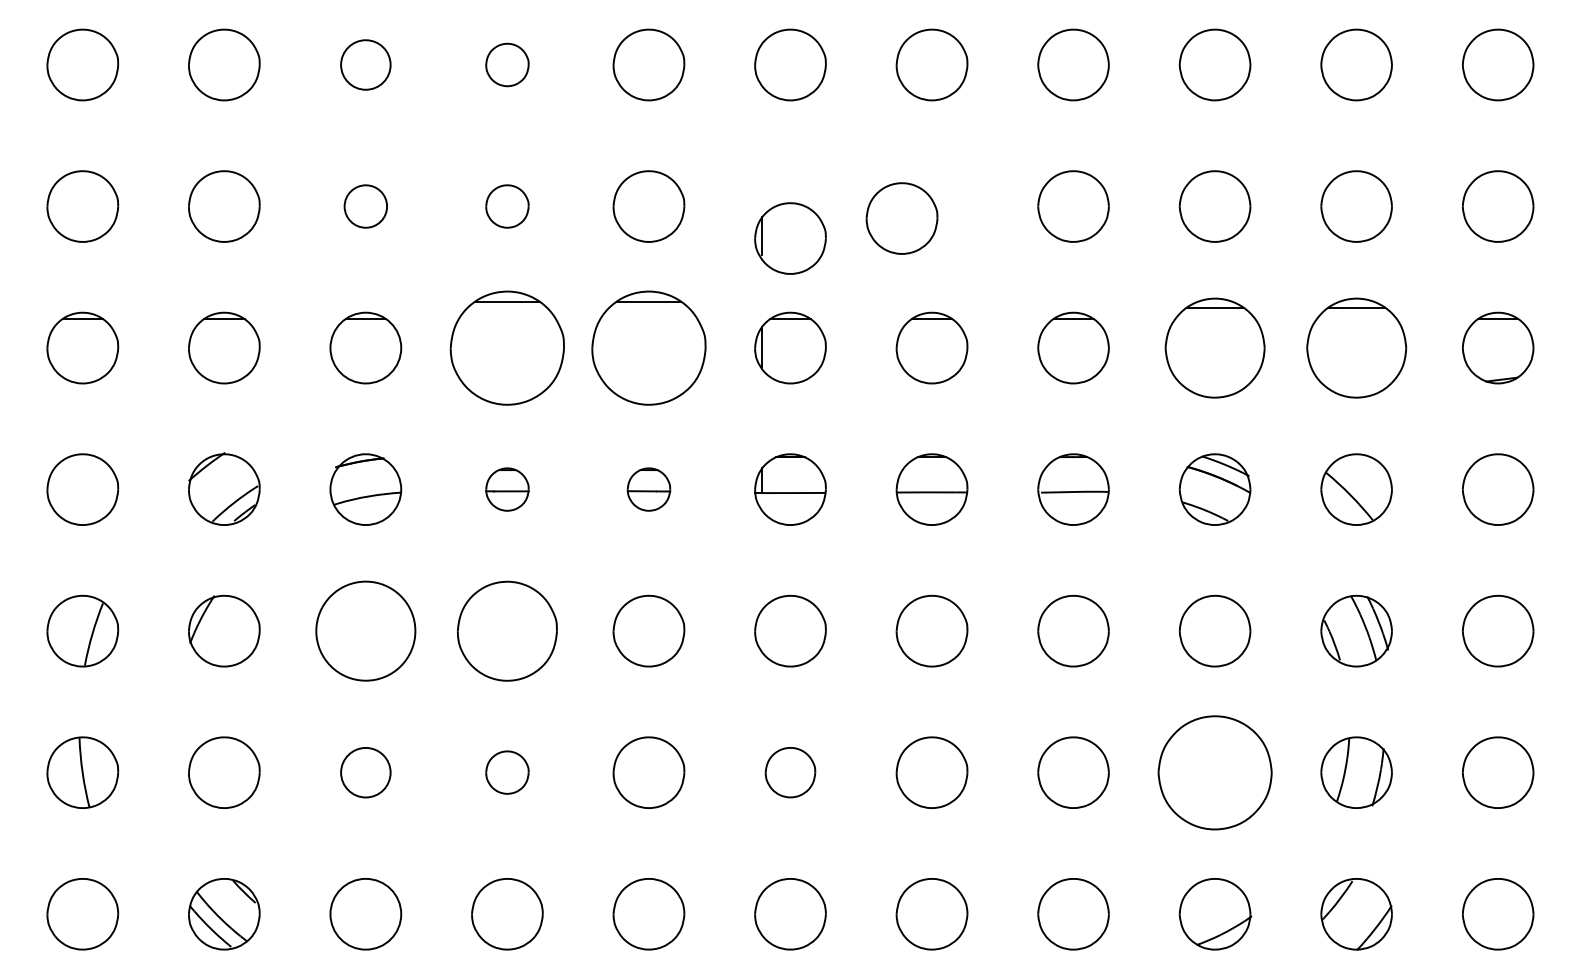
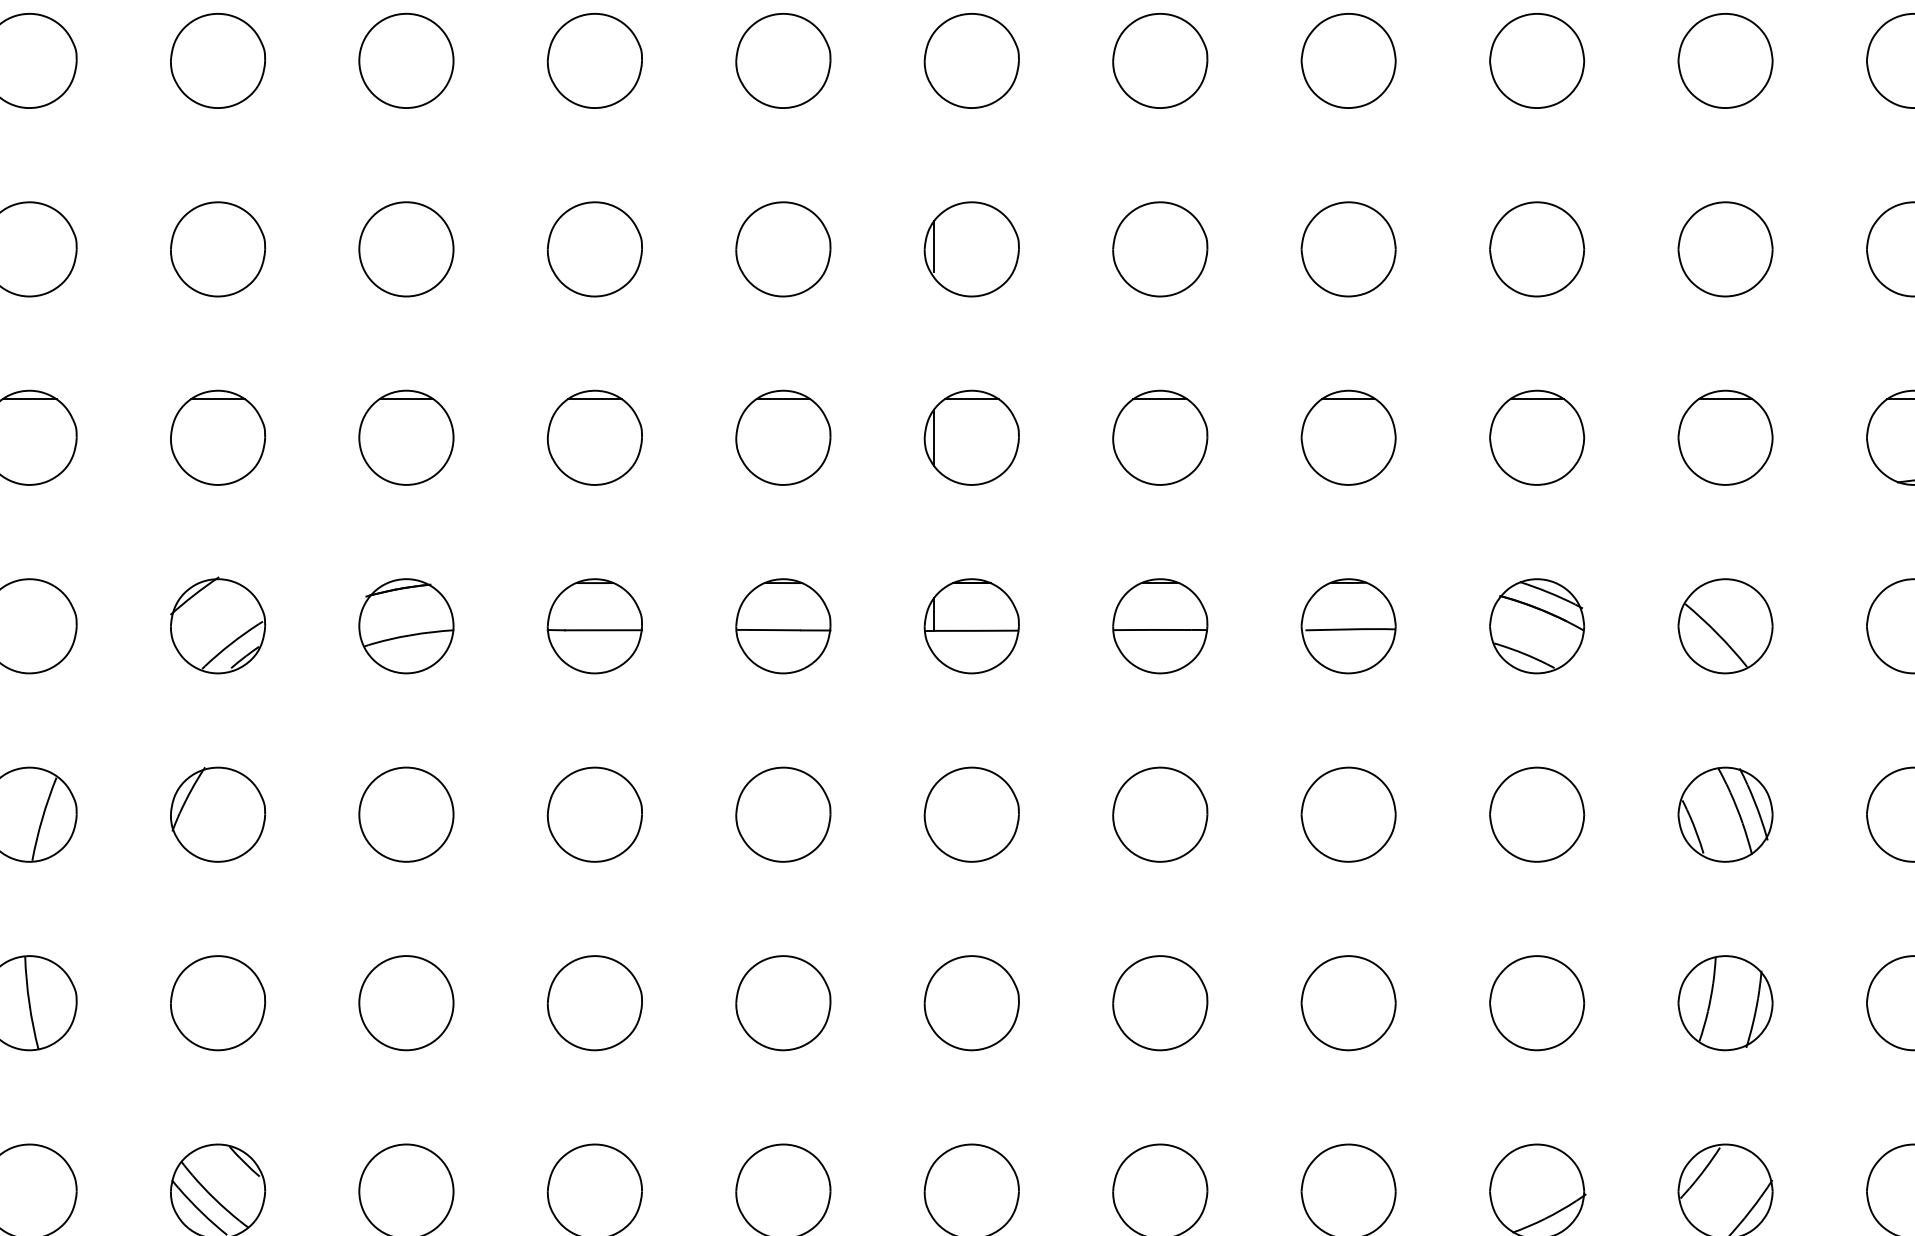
circle: (365, 64) -> (405, 60), size x1.43
part: (507, 64) -> (595, 60), size x1.67
circle: (365, 206) -> (405, 249), size x1.67
part: (507, 206) -> (595, 249), size x1.67
part: (901, 218) -> (1159, 249), moved
part: (790, 238) -> (971, 249), moved
part: (507, 347) -> (595, 437), size x0.62
part: (648, 347) -> (782, 437), size x0.62
part: (1214, 347) -> (1536, 437), size x0.71
part: (1356, 347) -> (1725, 437), size x0.71
part: (507, 489) -> (595, 626), size x1.67
part: (648, 489) -> (782, 626), size x1.67
circle: (365, 630) -> (405, 813), size x0.71
part: (507, 630) -> (595, 813), size x0.71
circle: (365, 772) -> (405, 1002), size x1.43
part: (507, 772) -> (595, 1002), size x1.67
part: (790, 772) -> (971, 1002), size x1.43
part: (1214, 772) -> (1536, 1002), size x0.62

